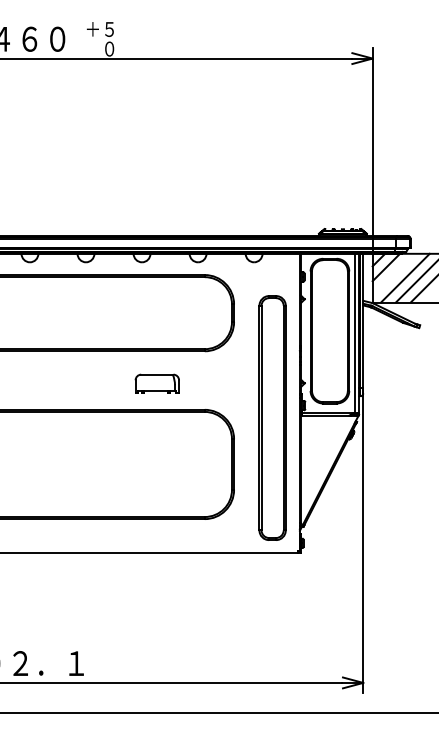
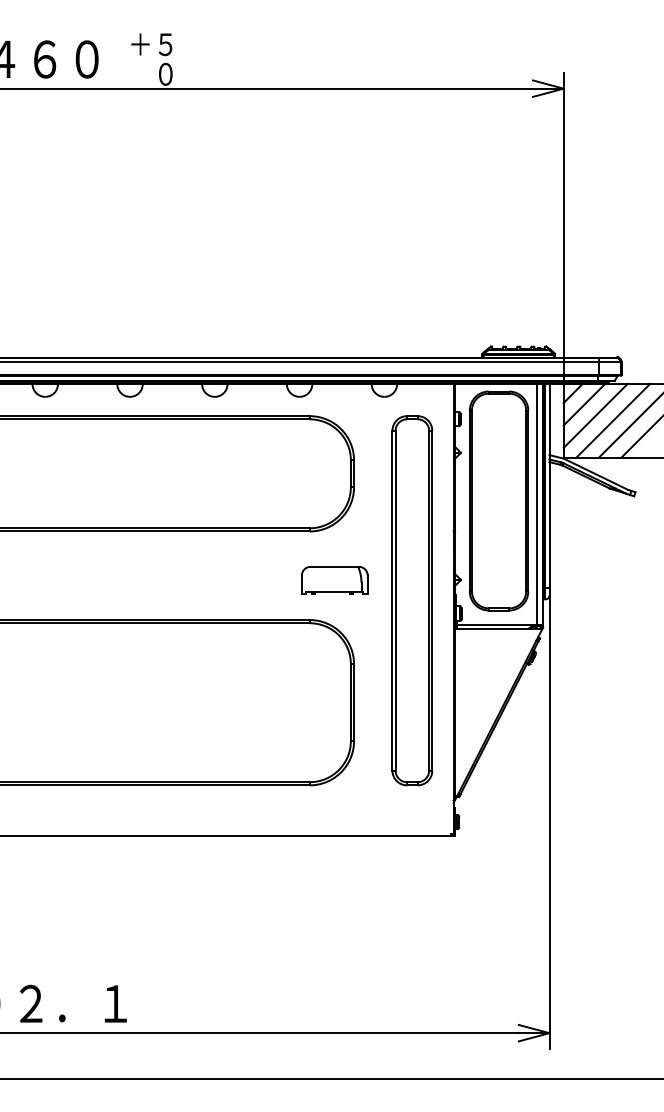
line: (393, 274) -> (595, 415), added
part: (156, 383) -> (333, 580), moved
part: (272, 417) -> (412, 599), moved

